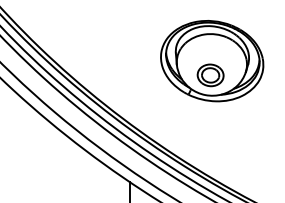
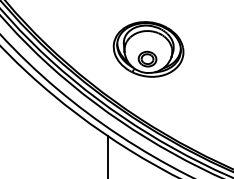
part: (212, 61) -> (148, 49), moved

